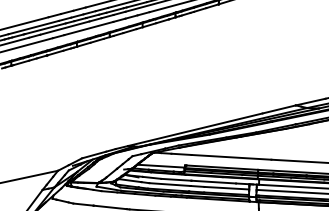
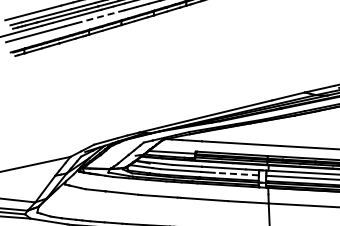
line: (88, 28) -> (100, 16), solid -> dashed
line: (226, 188) -> (236, 174), solid -> dashed

